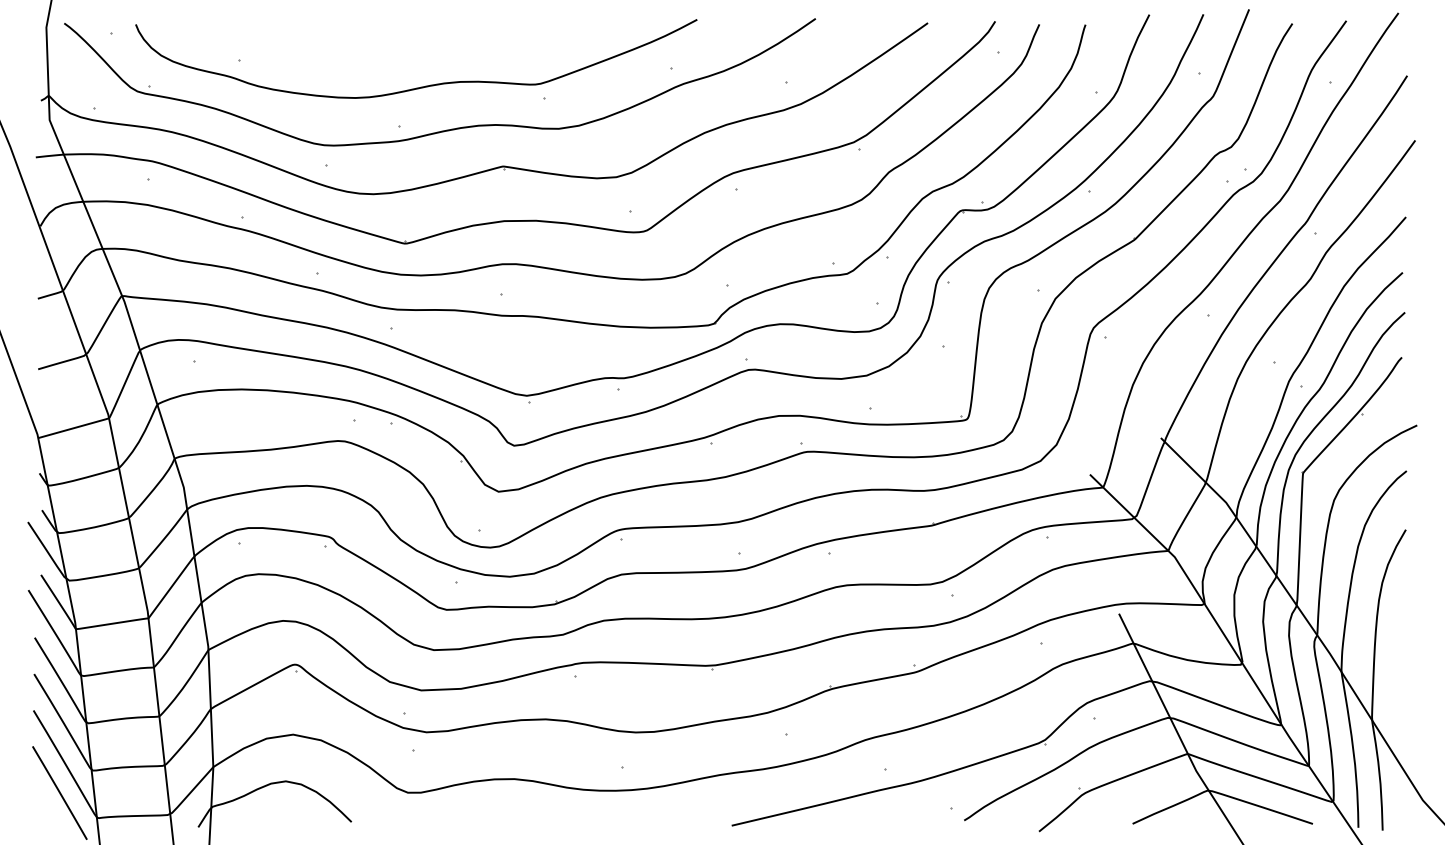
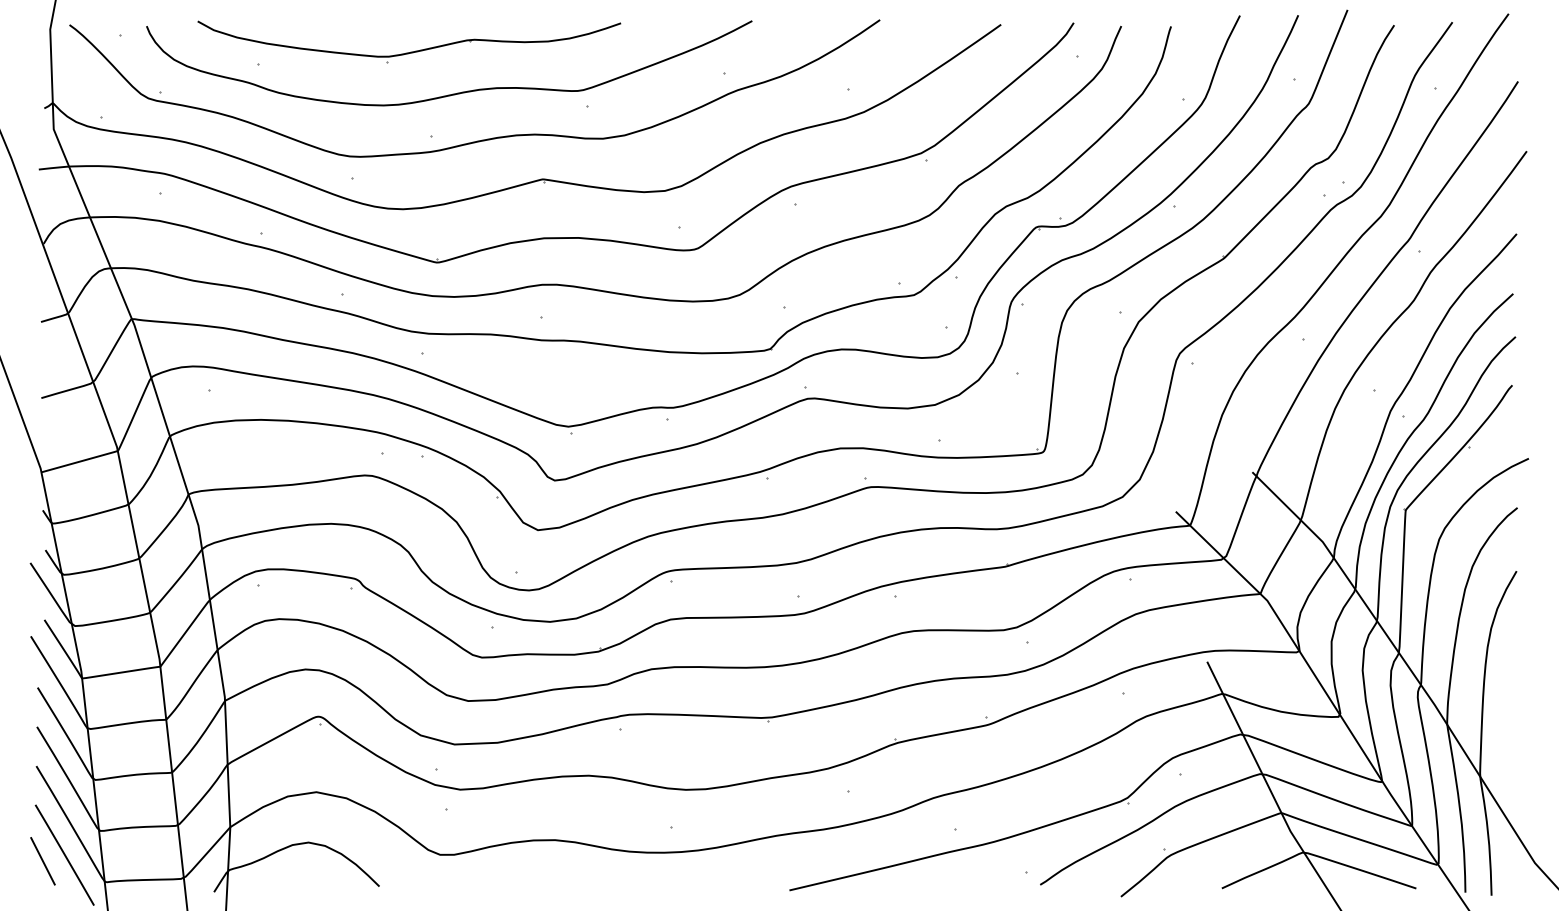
part: (380, 47) -> (410, 51), added
line: (39, 798) -> (42, 861), added

